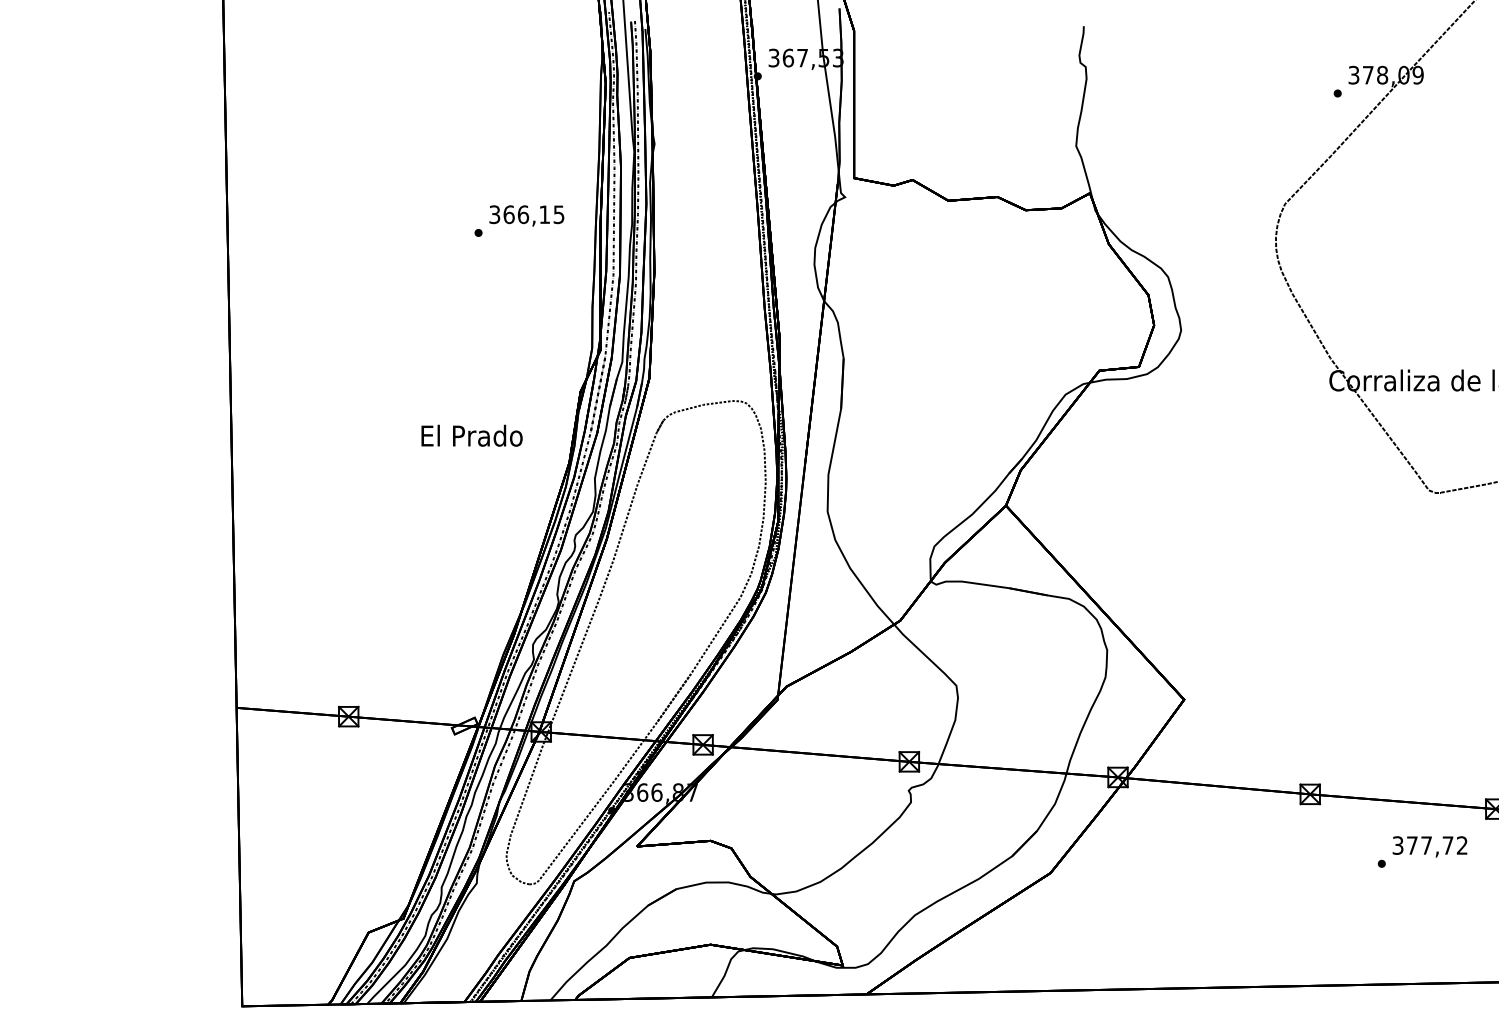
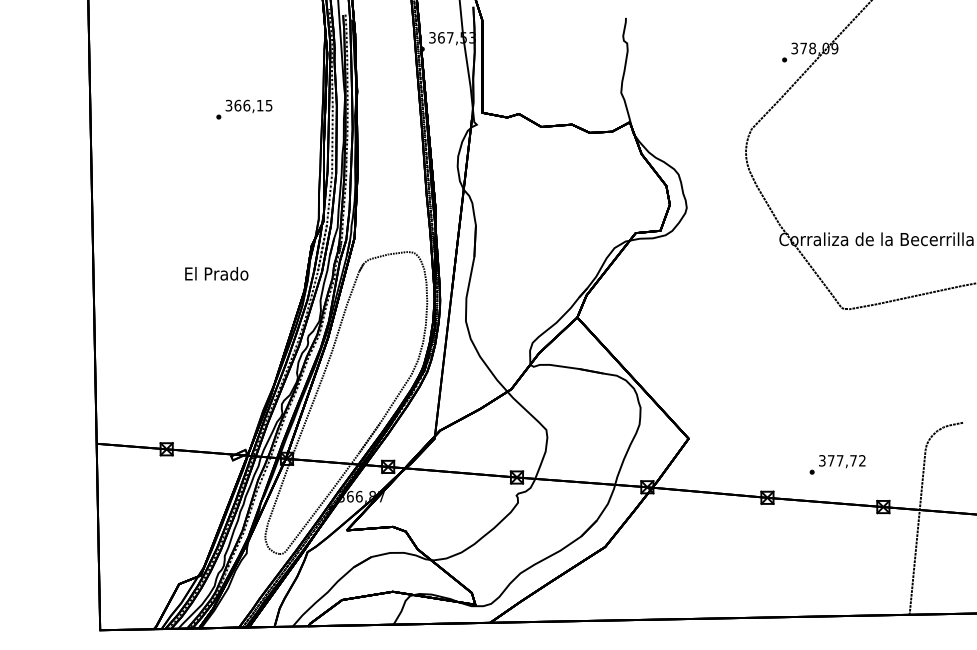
text: (519, 220) -> (244, 109), moved
text: (471, 435) -> (216, 273), moved
text: (1422, 851) -> (837, 464), moved

